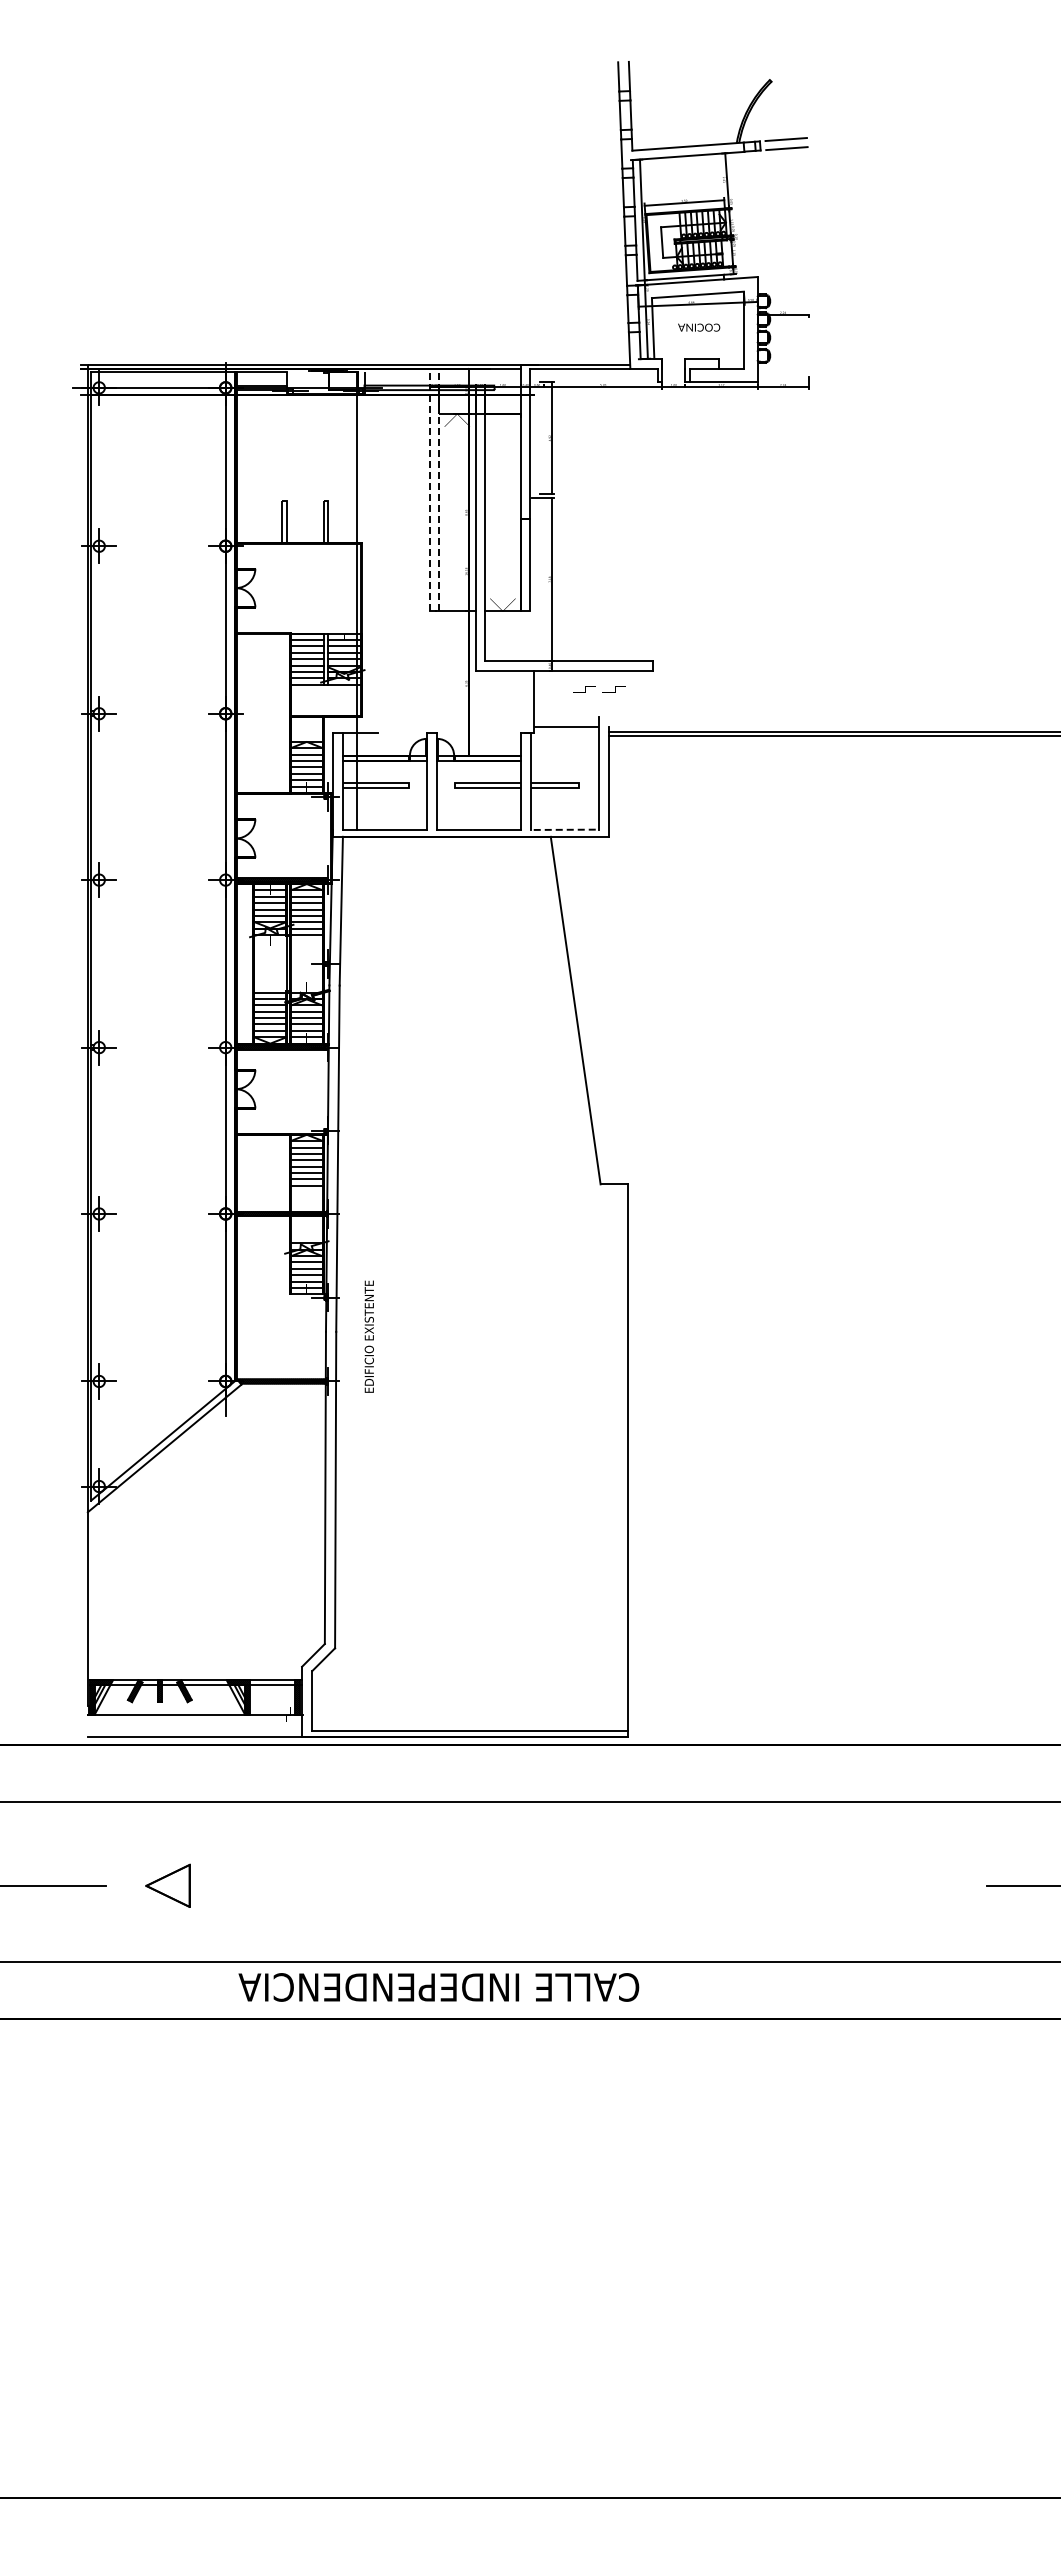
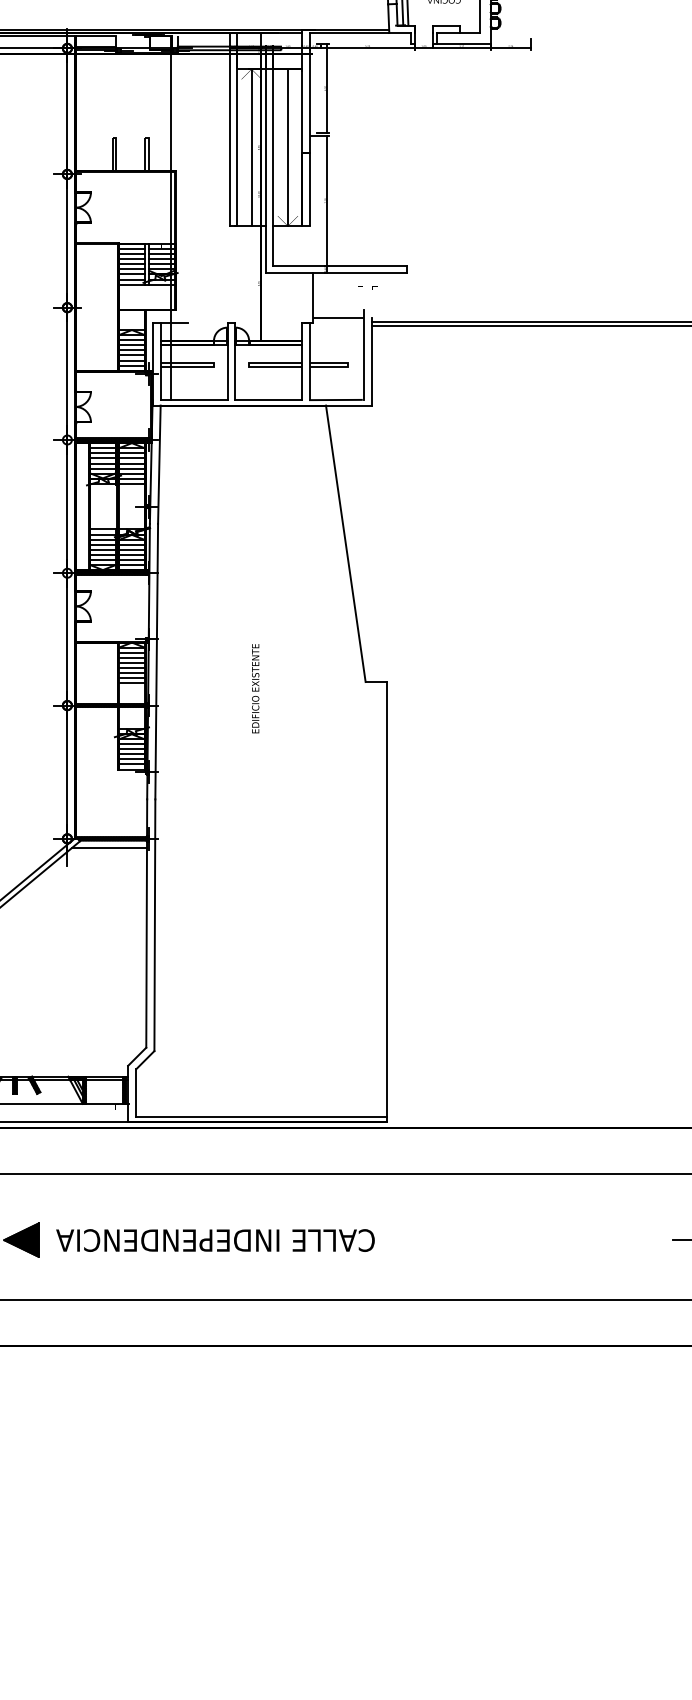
line: (429, 489) -> (229, 129), dashed -> solid
line: (439, 489) -> (237, 129), dashed -> solid
line: (458, 512) -> (252, 147), added
line: (502, 512) -> (287, 147), added
part: (598, 689) -> (363, 288), size x0.62
line: (563, 829) -> (336, 399), dashed -> solid
text: (368, 1336) -> (254, 688), moved
line: (278, 1392) -> (109, 847), added
fill: (167, 1885) -> (21, 1239), added
text: (438, 1987) -> (215, 1240), moved

